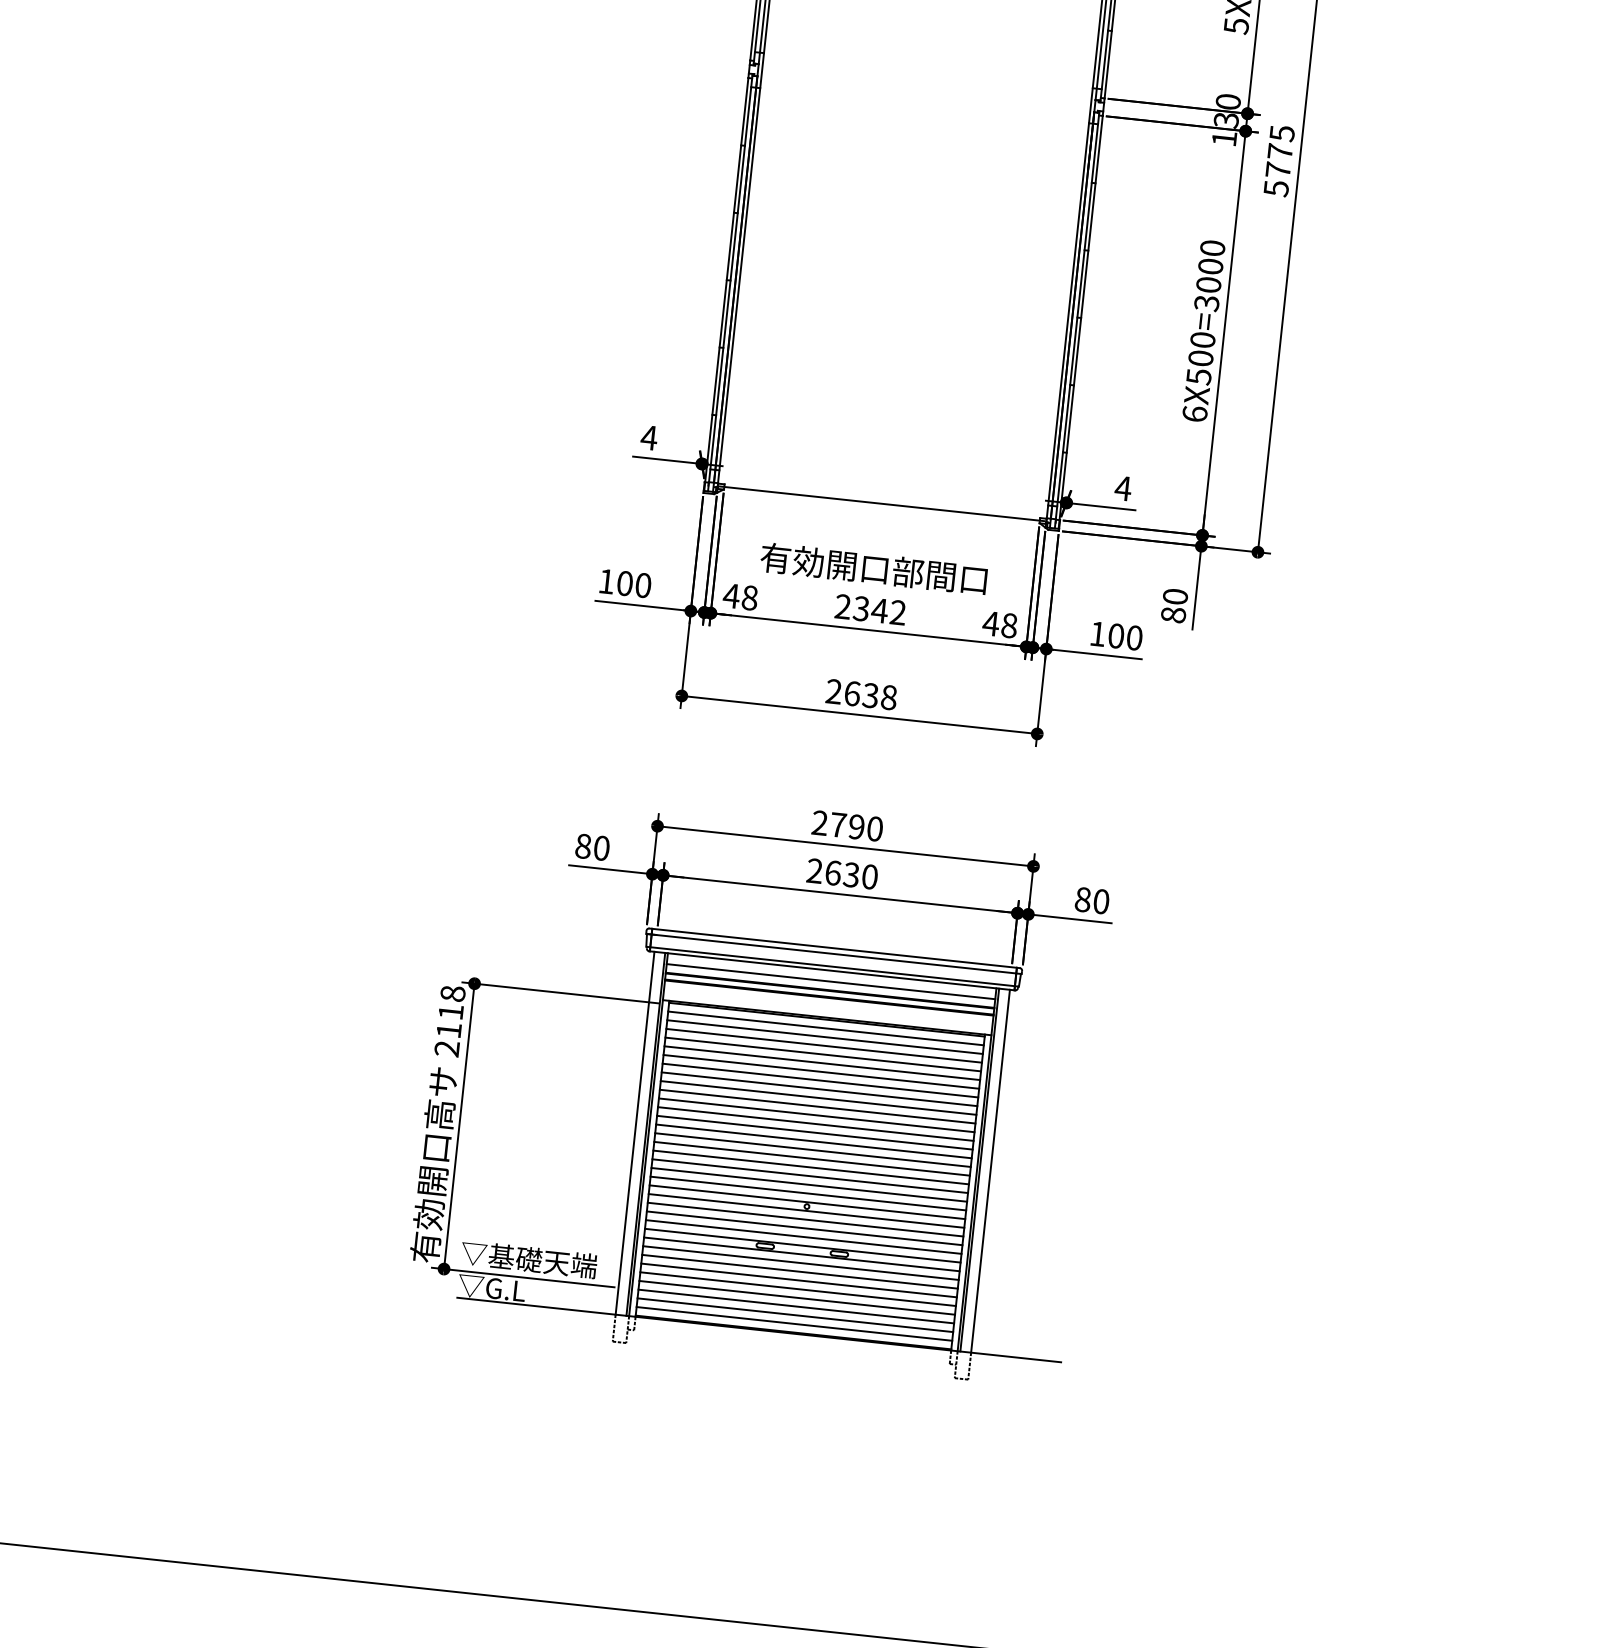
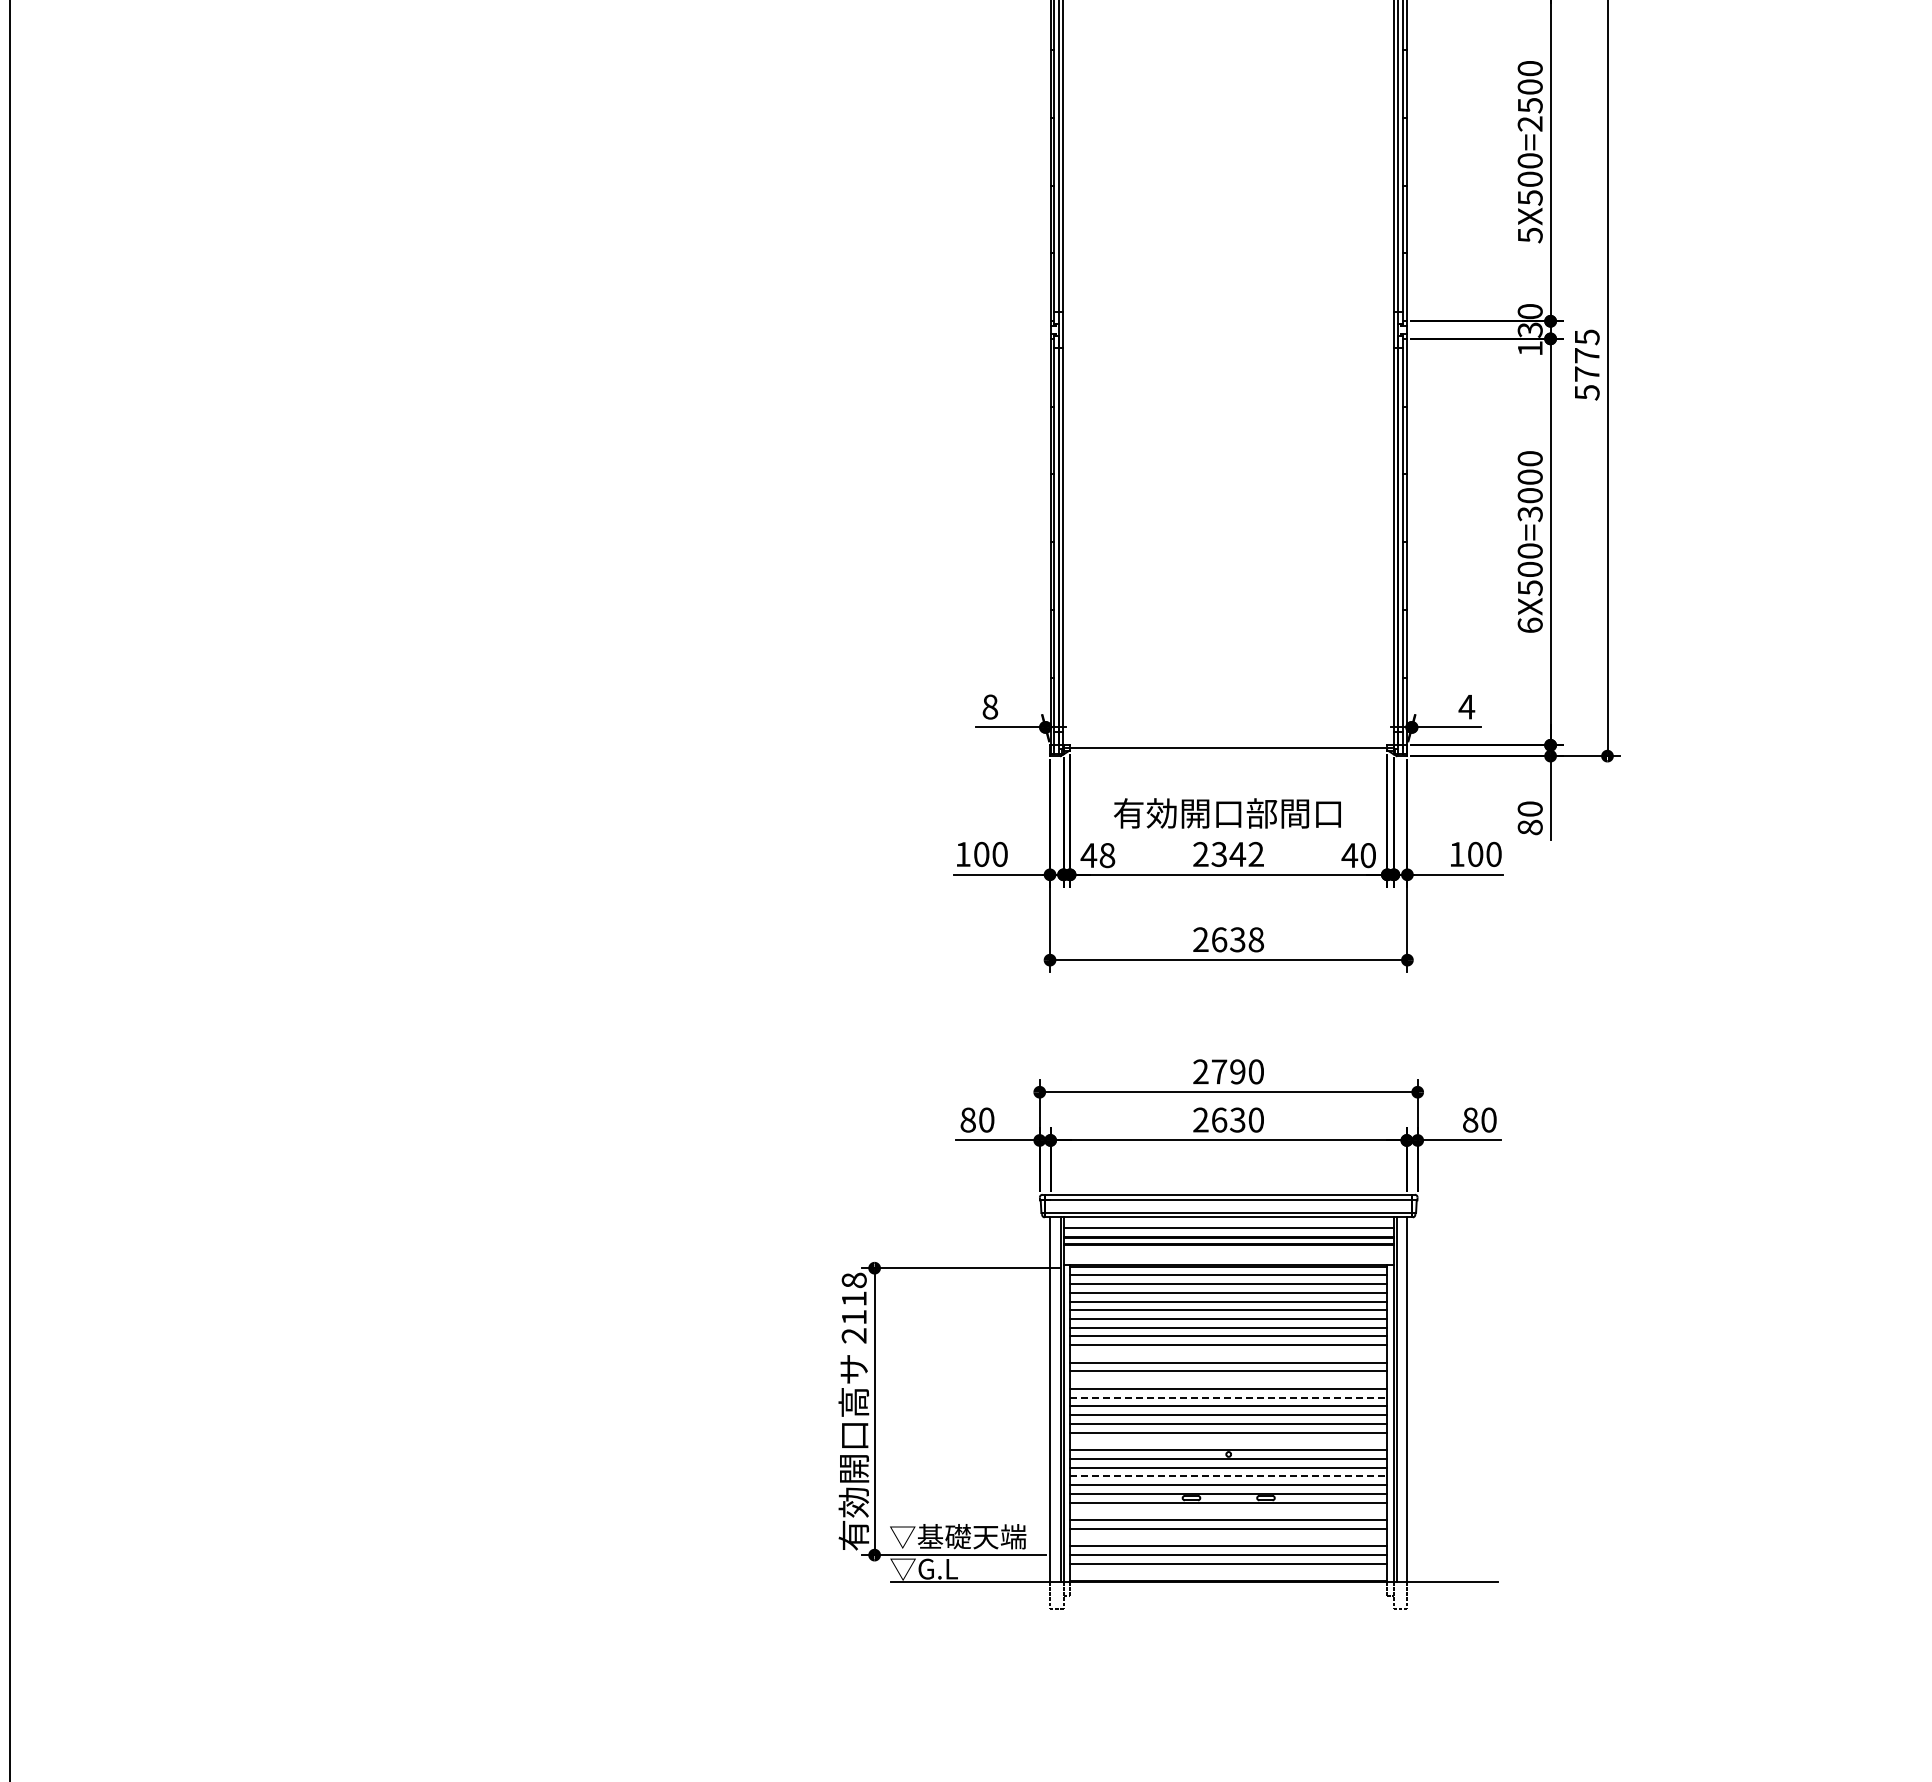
text: (648, 437) -> (989, 706), 4 -> 8
text: (1009, 625) -> (1368, 855), 48 -> 40
line: (817, 1106) -> (1228, 1353), removed
line: (814, 1133) -> (1228, 1380), removed
line: (812, 1149) -> (1228, 1397), solid -> dashed
line: (808, 1193) -> (1228, 1441), removed
line: (804, 1228) -> (1228, 1476), solid -> dashed
line: (800, 1263) -> (1228, 1511), removed
line: (797, 1289) -> (1228, 1537), removed
line: (794, 1323) -> (1228, 1572), removed

